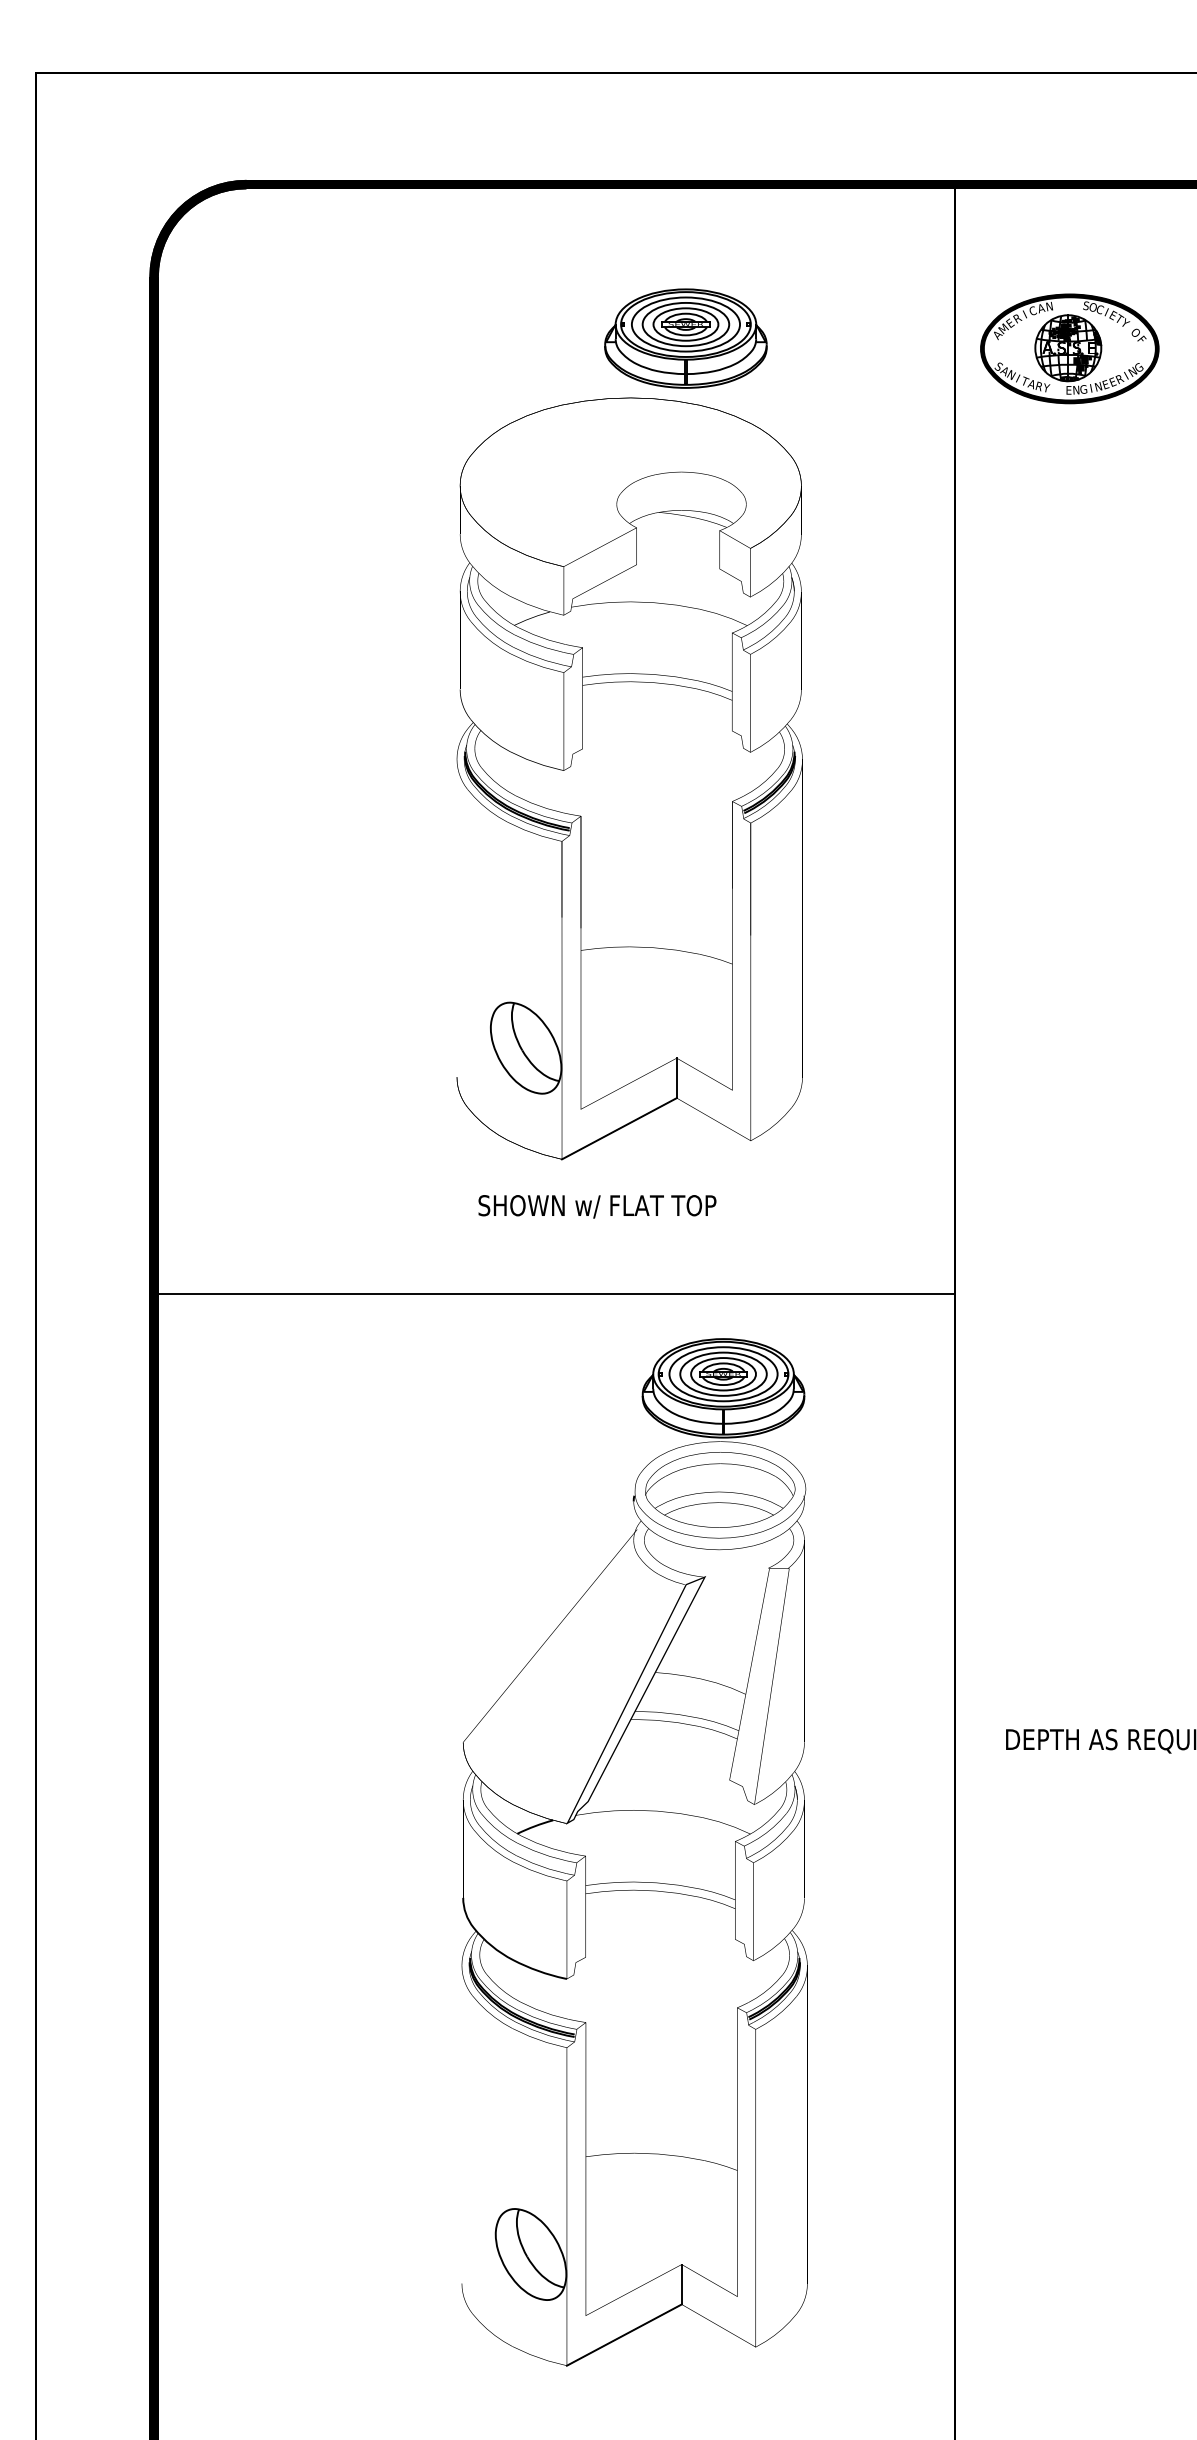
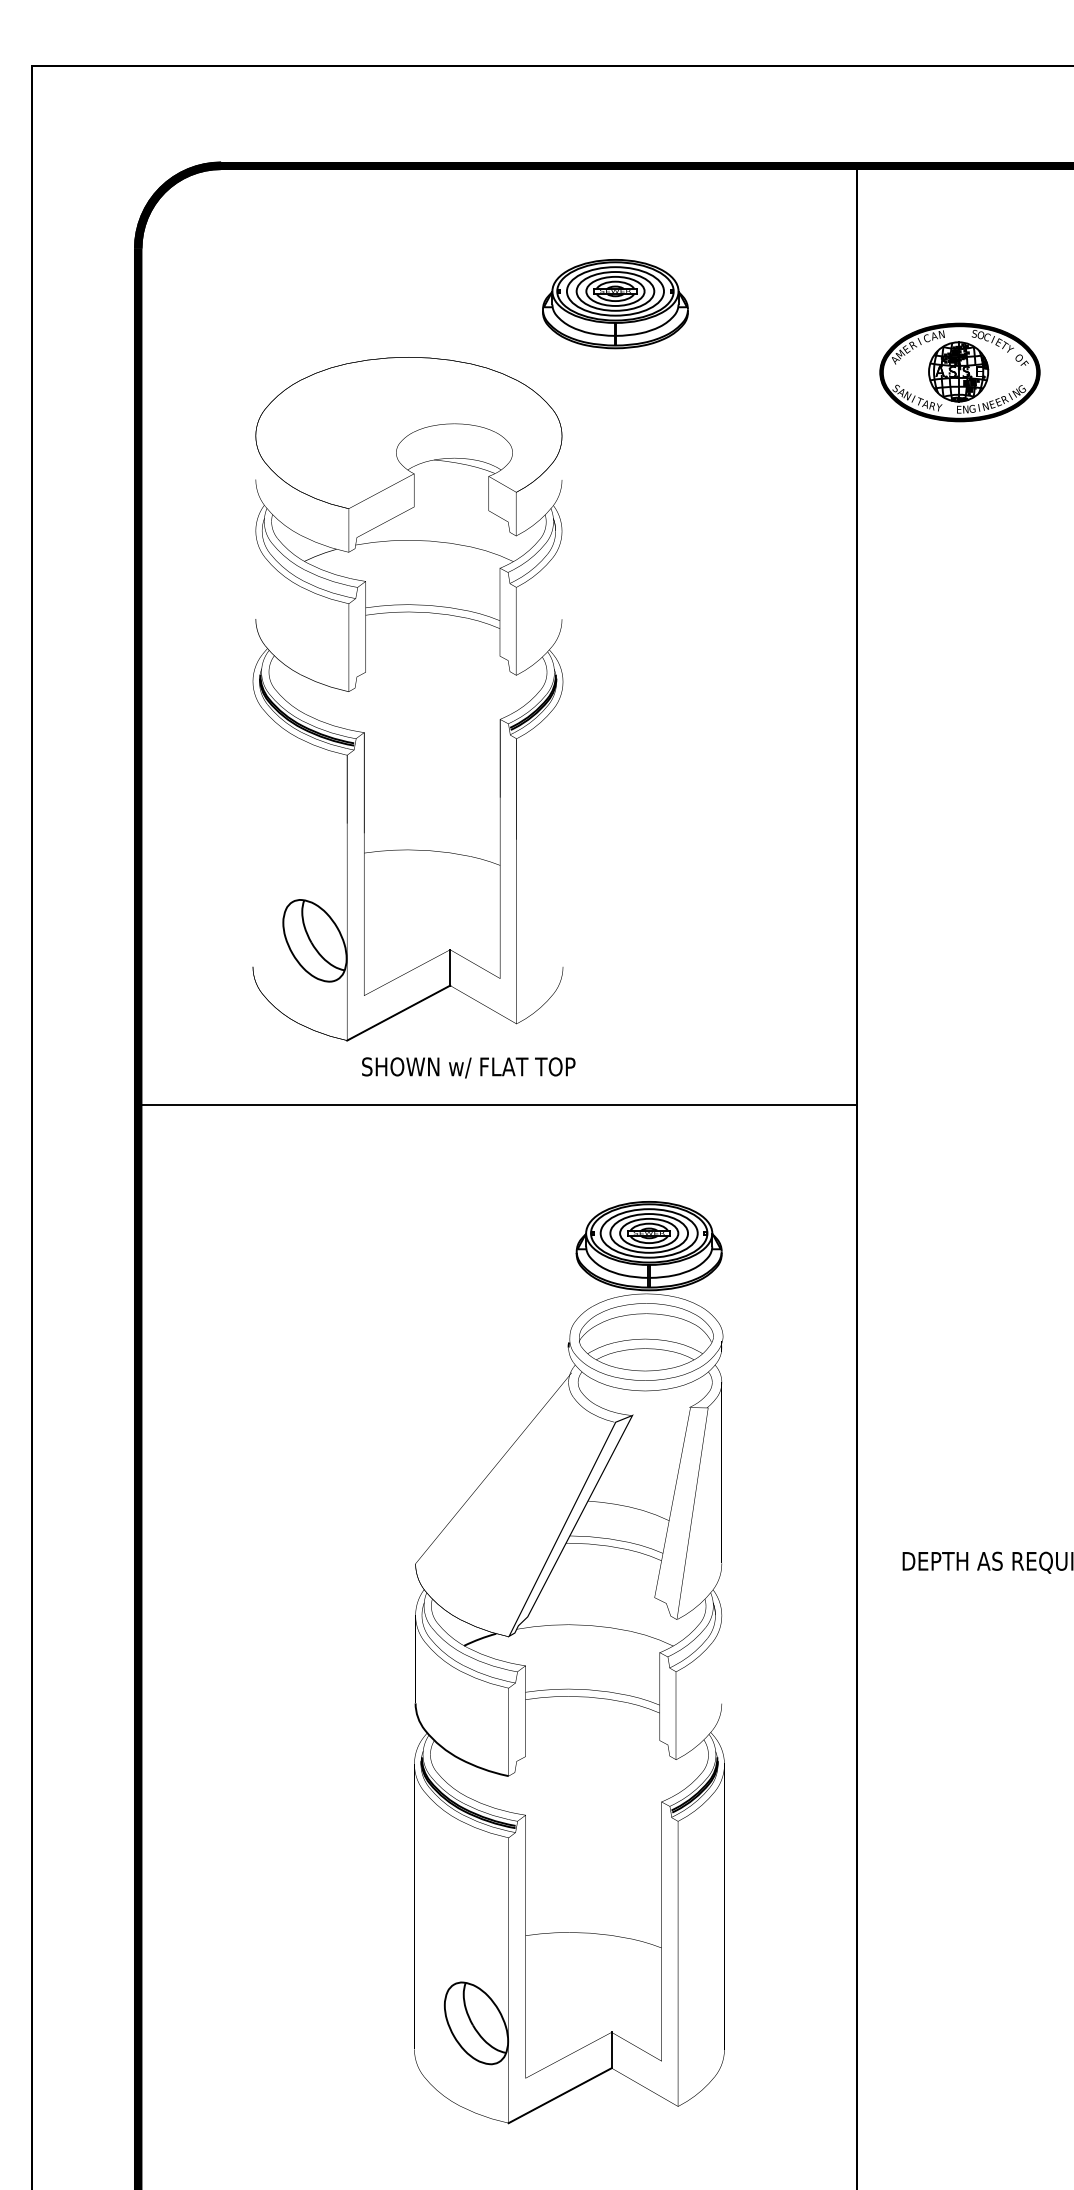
part: (1069, 348) -> (959, 372), moved
part: (629, 778) -> (407, 698), moved
text: (597, 1206) -> (468, 1067), moved
line: (556, 1294) -> (499, 1105), moved

